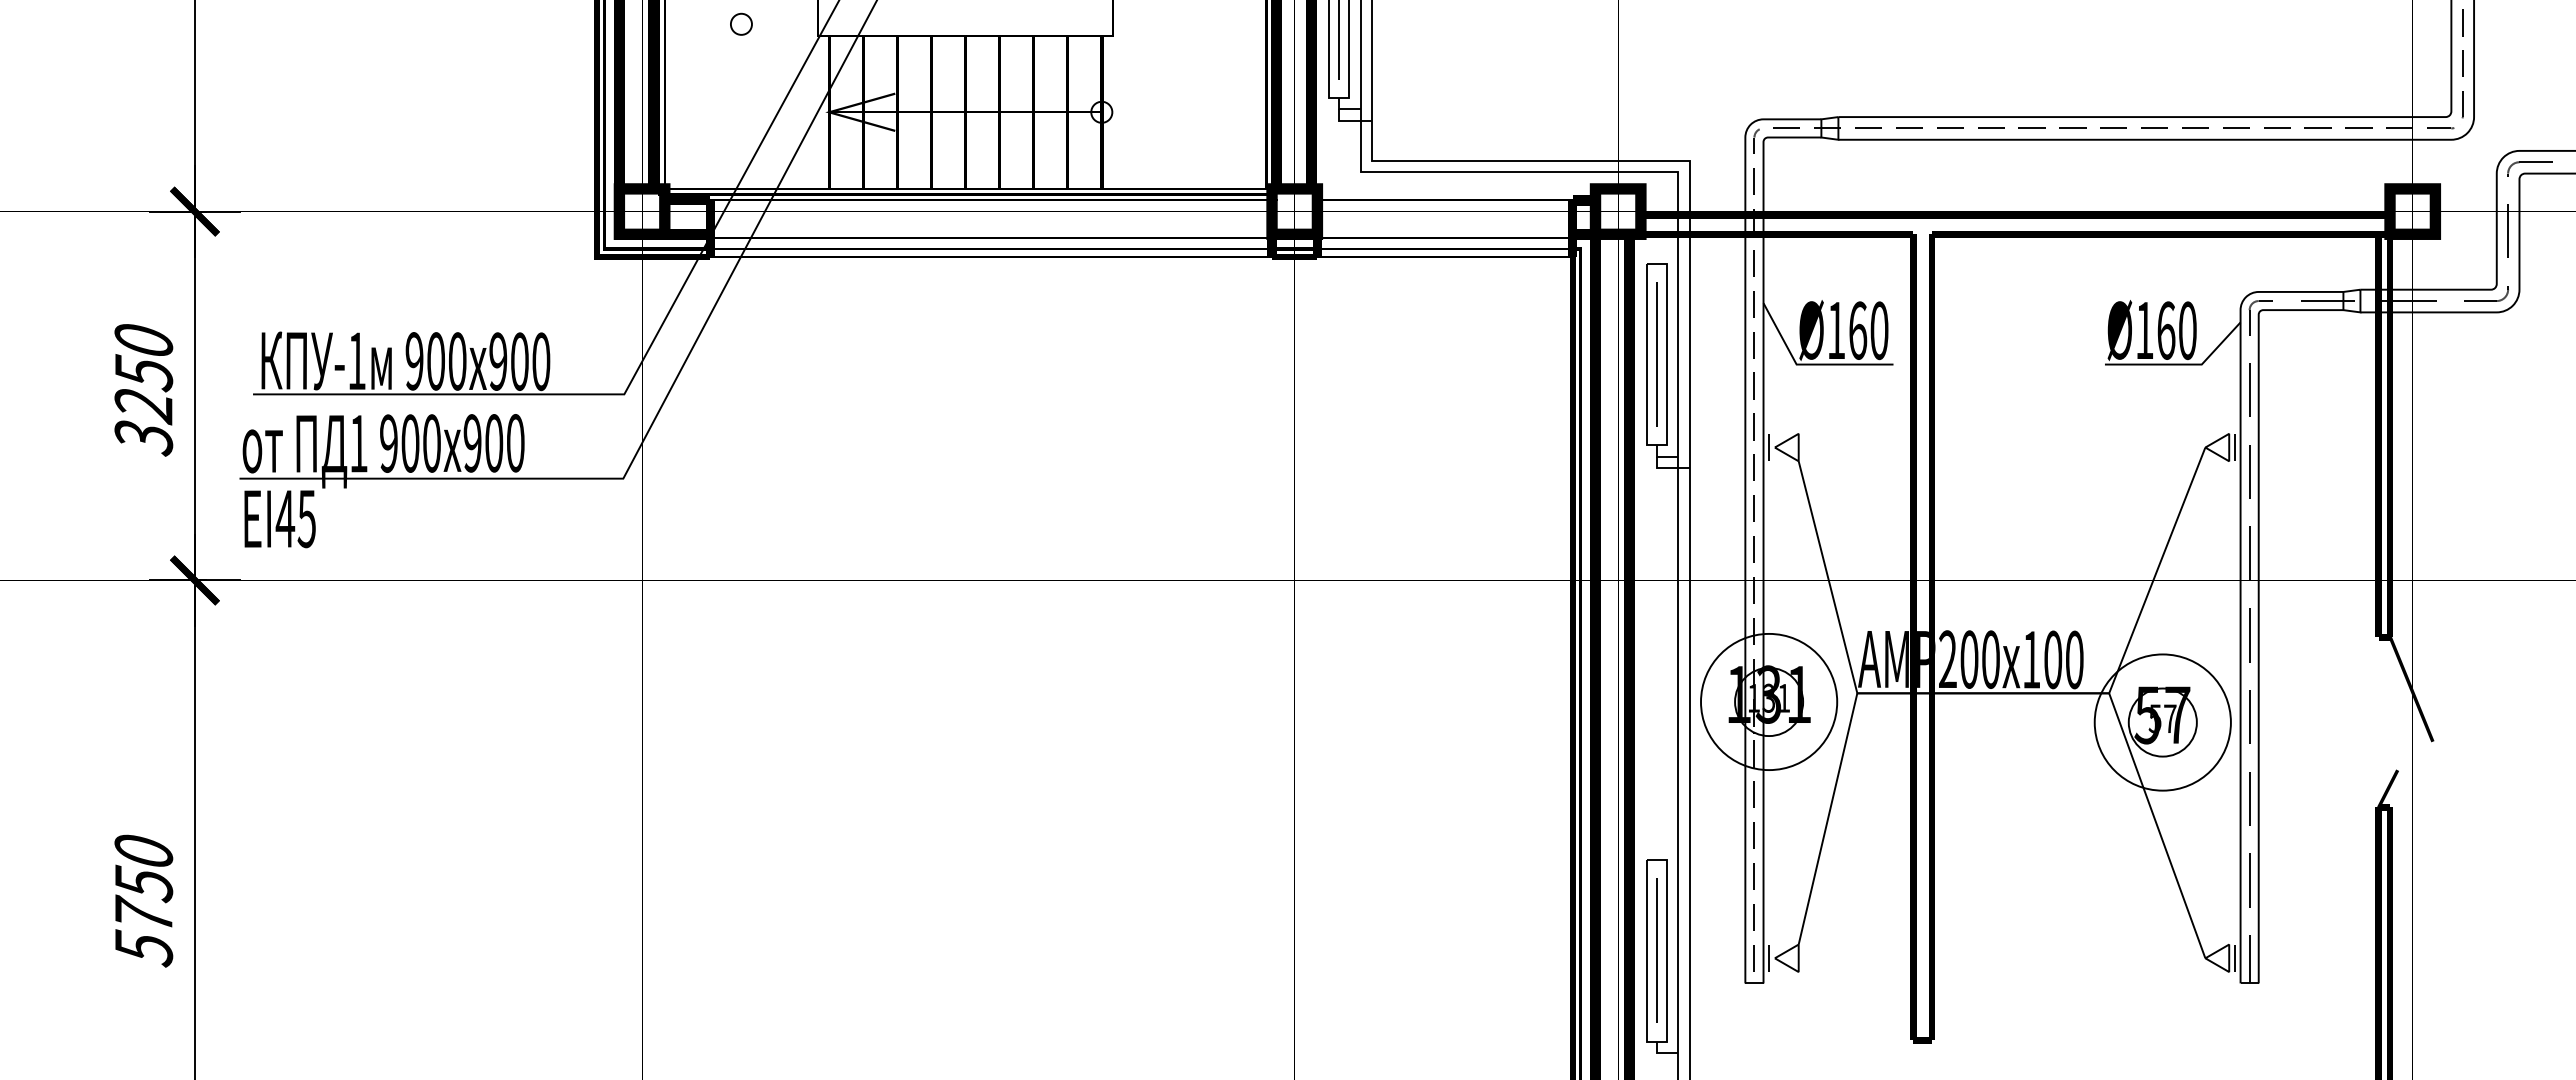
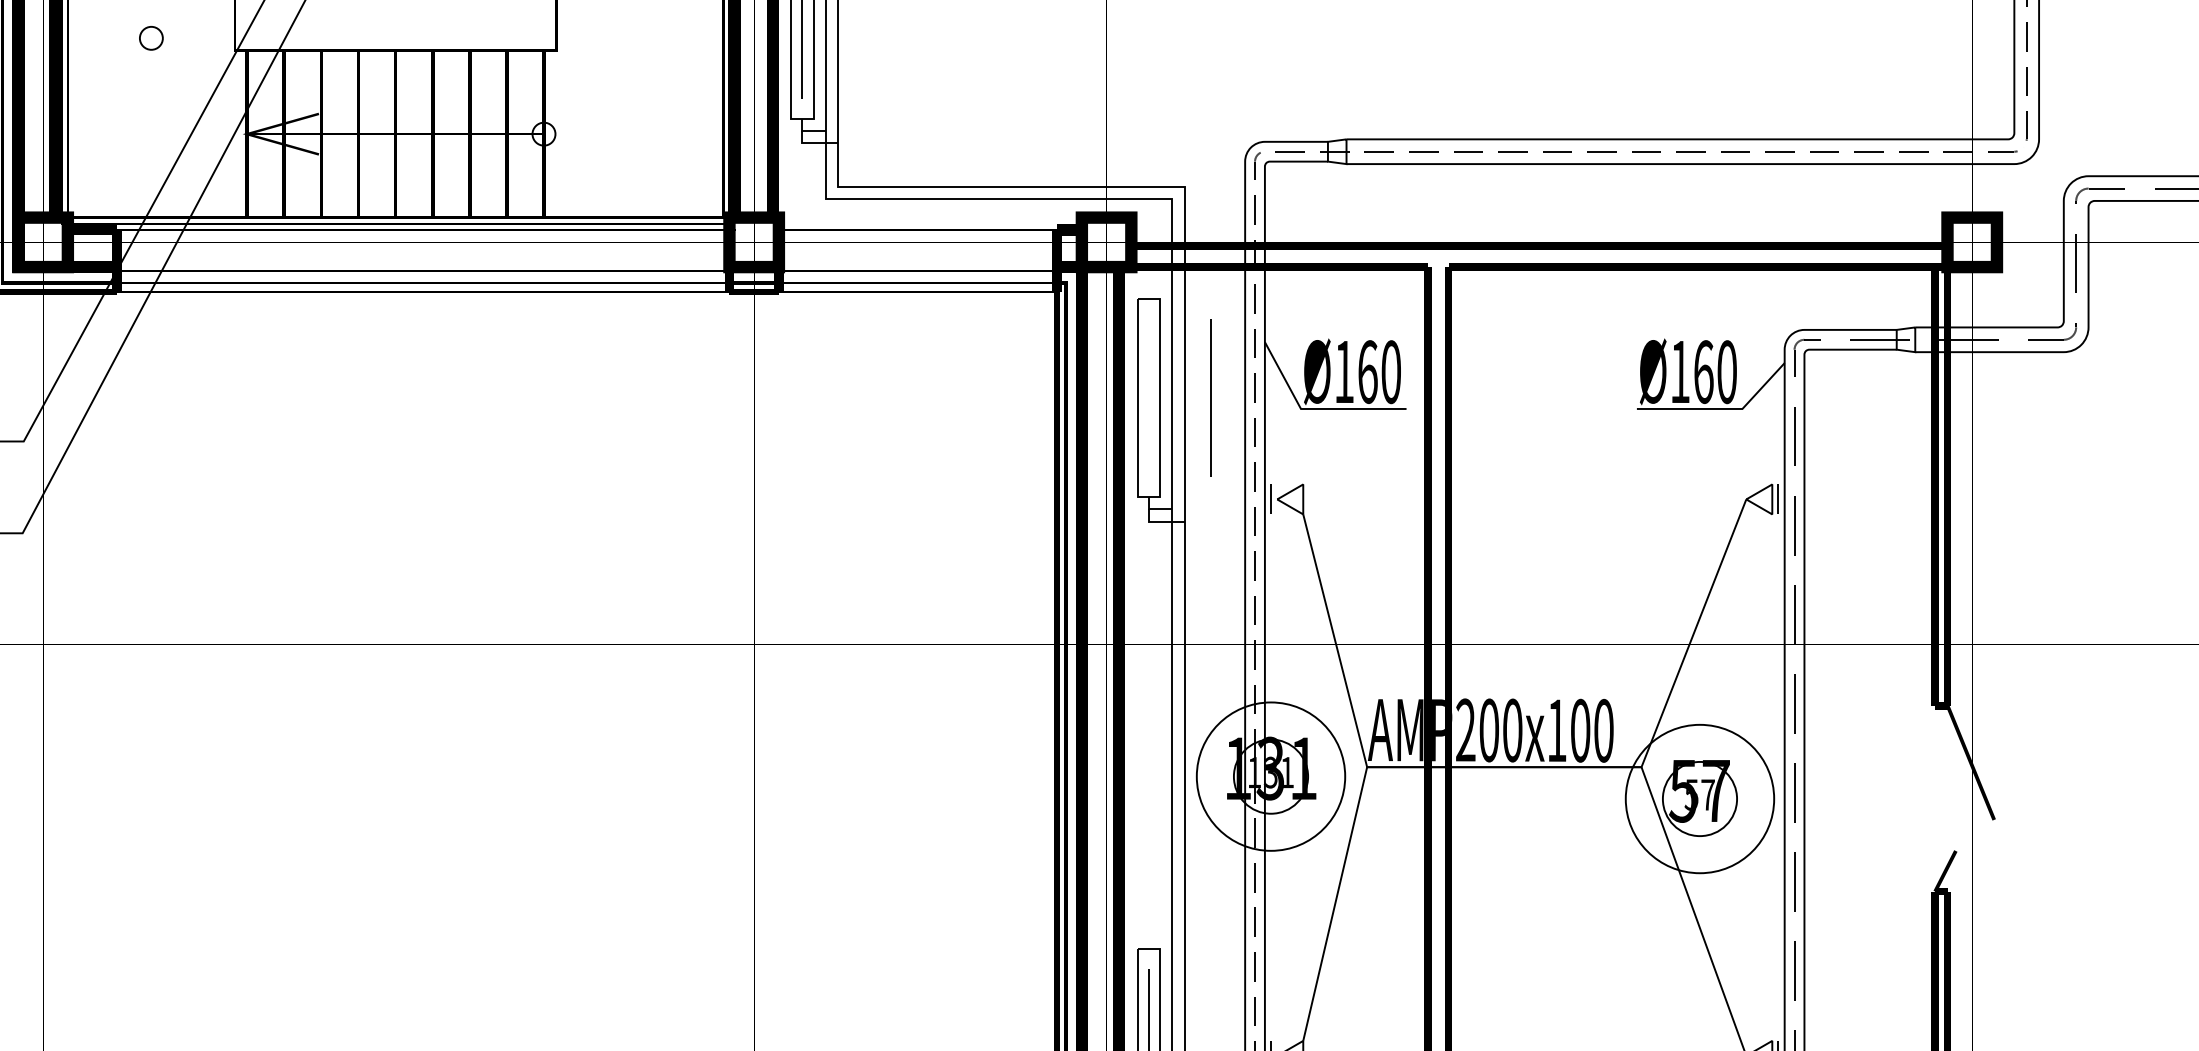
line: (1656, 354) -> (1210, 398), moved

